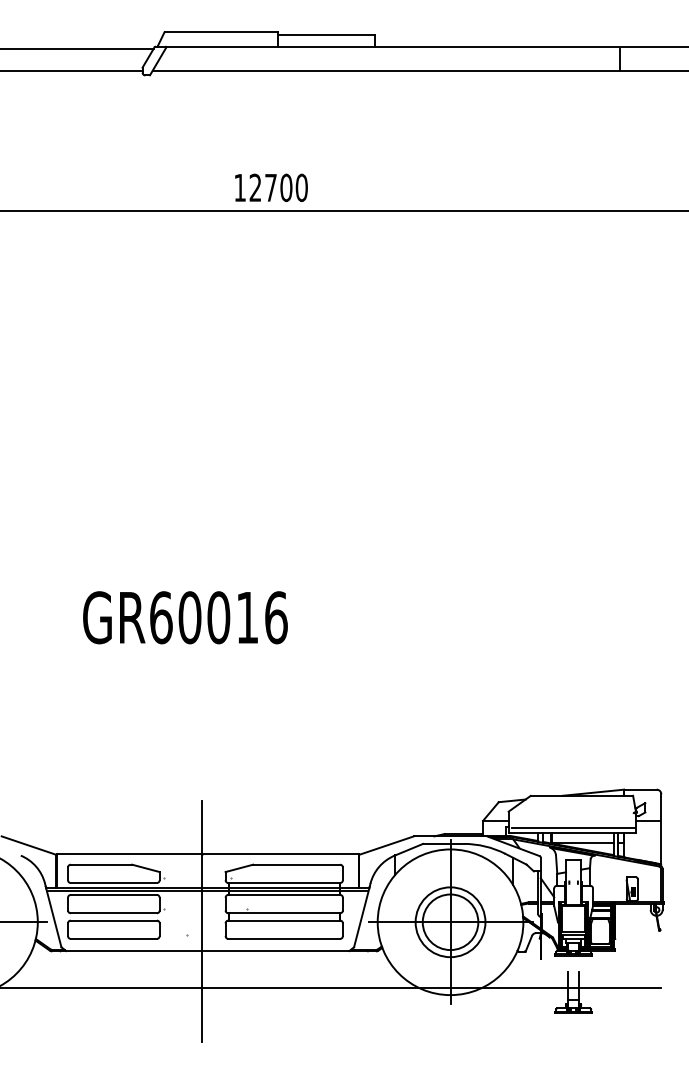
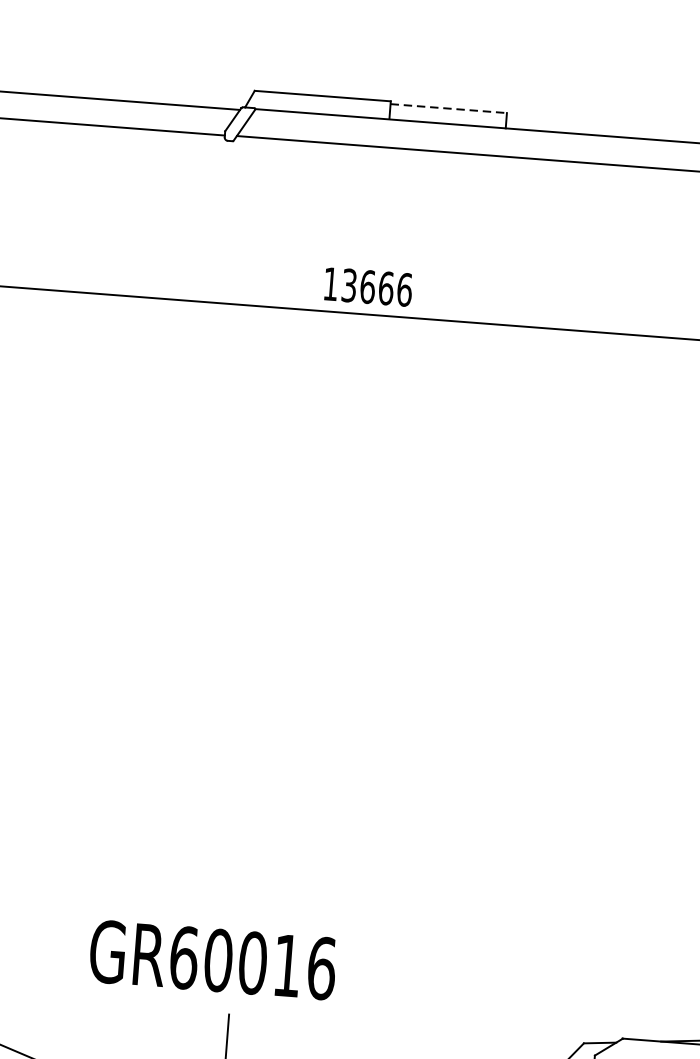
line: (326, 34) -> (448, 108), solid -> dashed
text: (278, 187) -> (376, 287), 12700 -> 13666
text: (185, 617) -> (213, 959), moved

